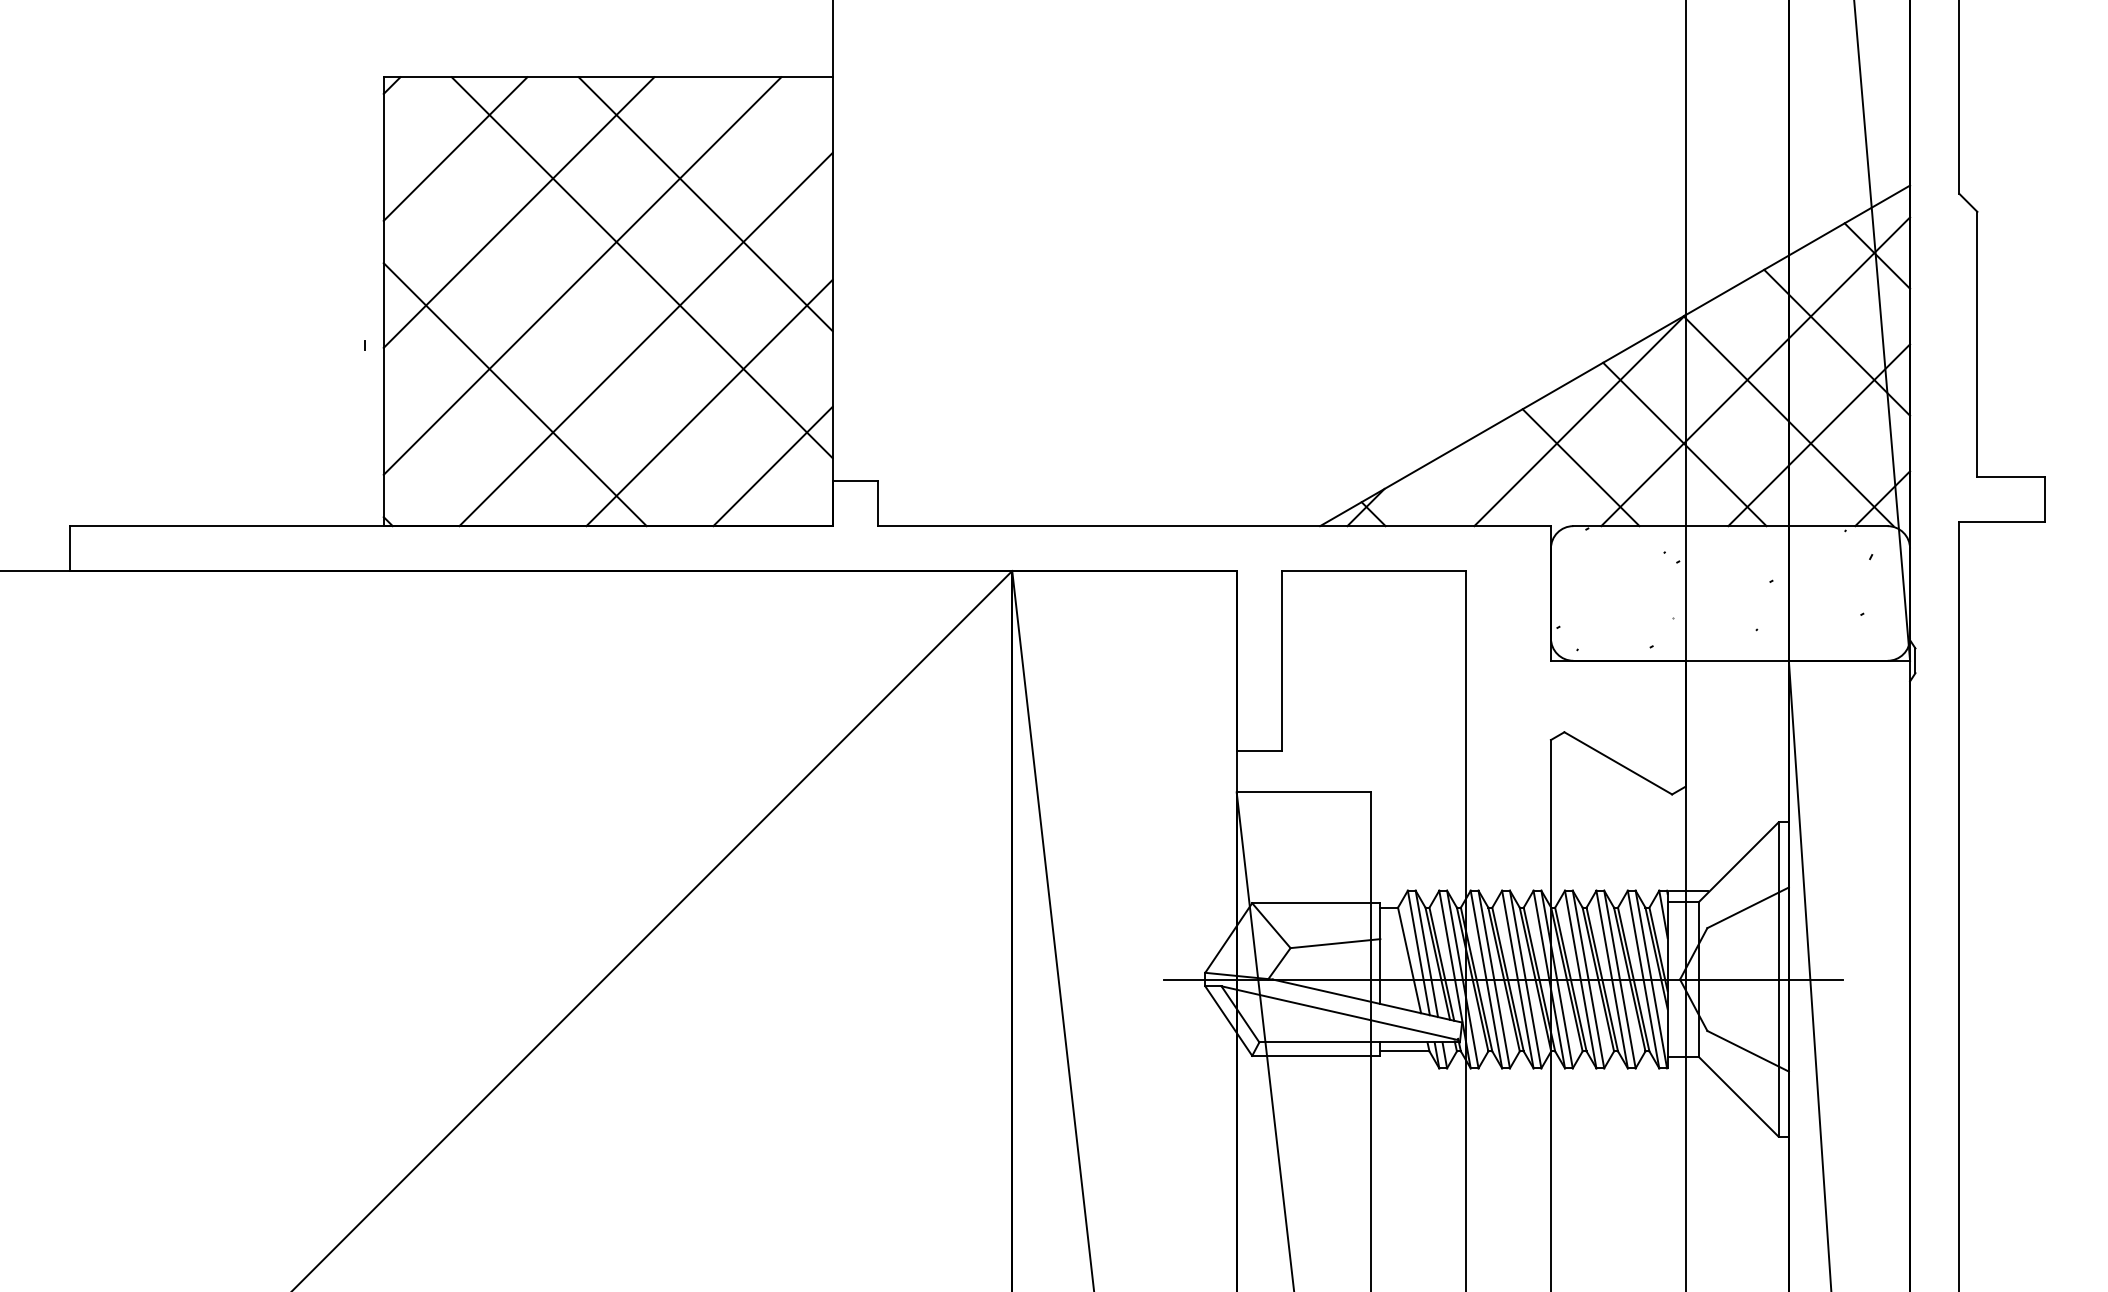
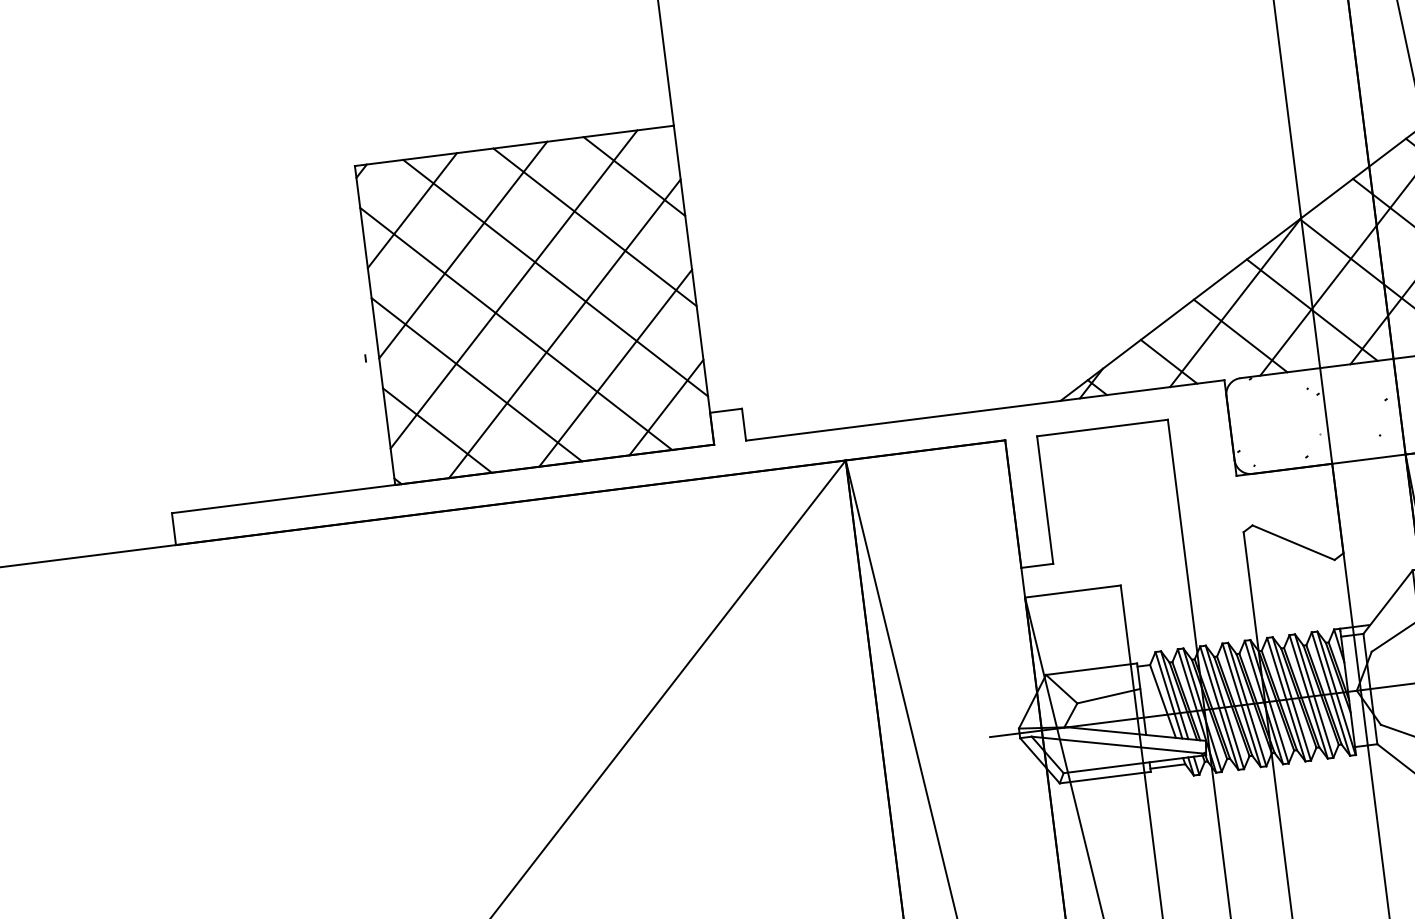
line: (768, 140) -> (633, 176), added
line: (578, 331) -> (516, 329), added
line: (451, 458) -> (437, 430), added
line: (1477, 490) -> (1169, 361), added

